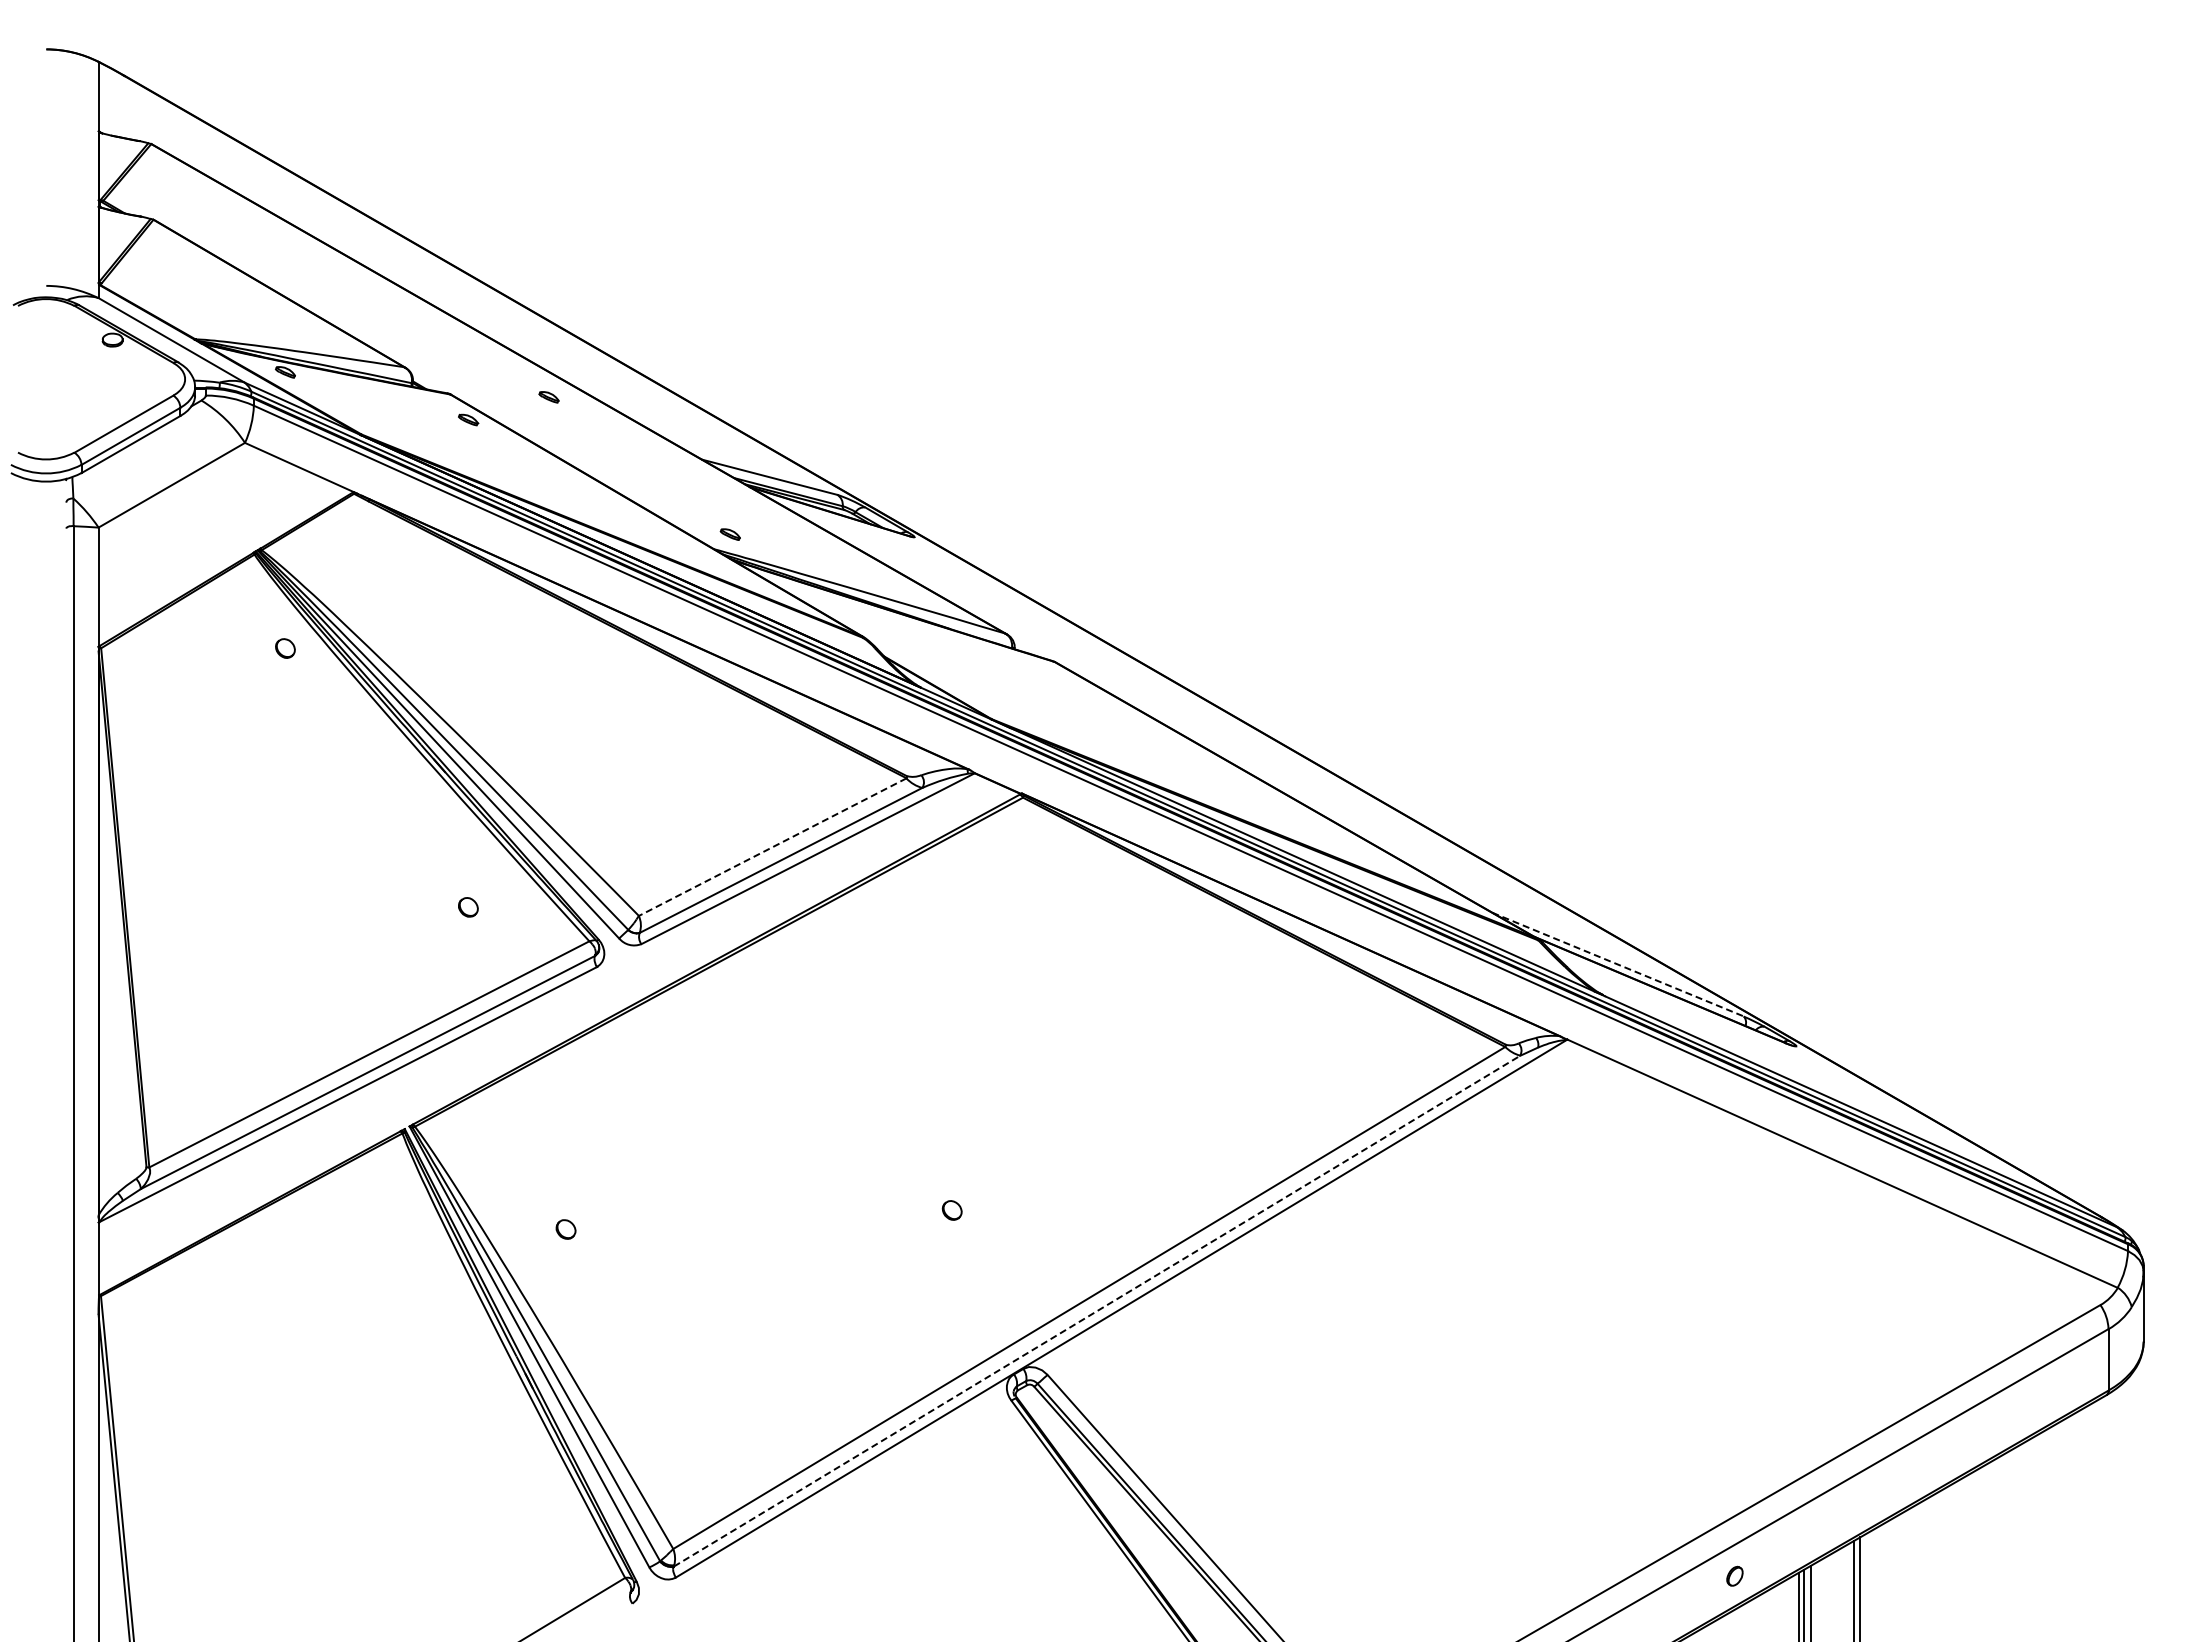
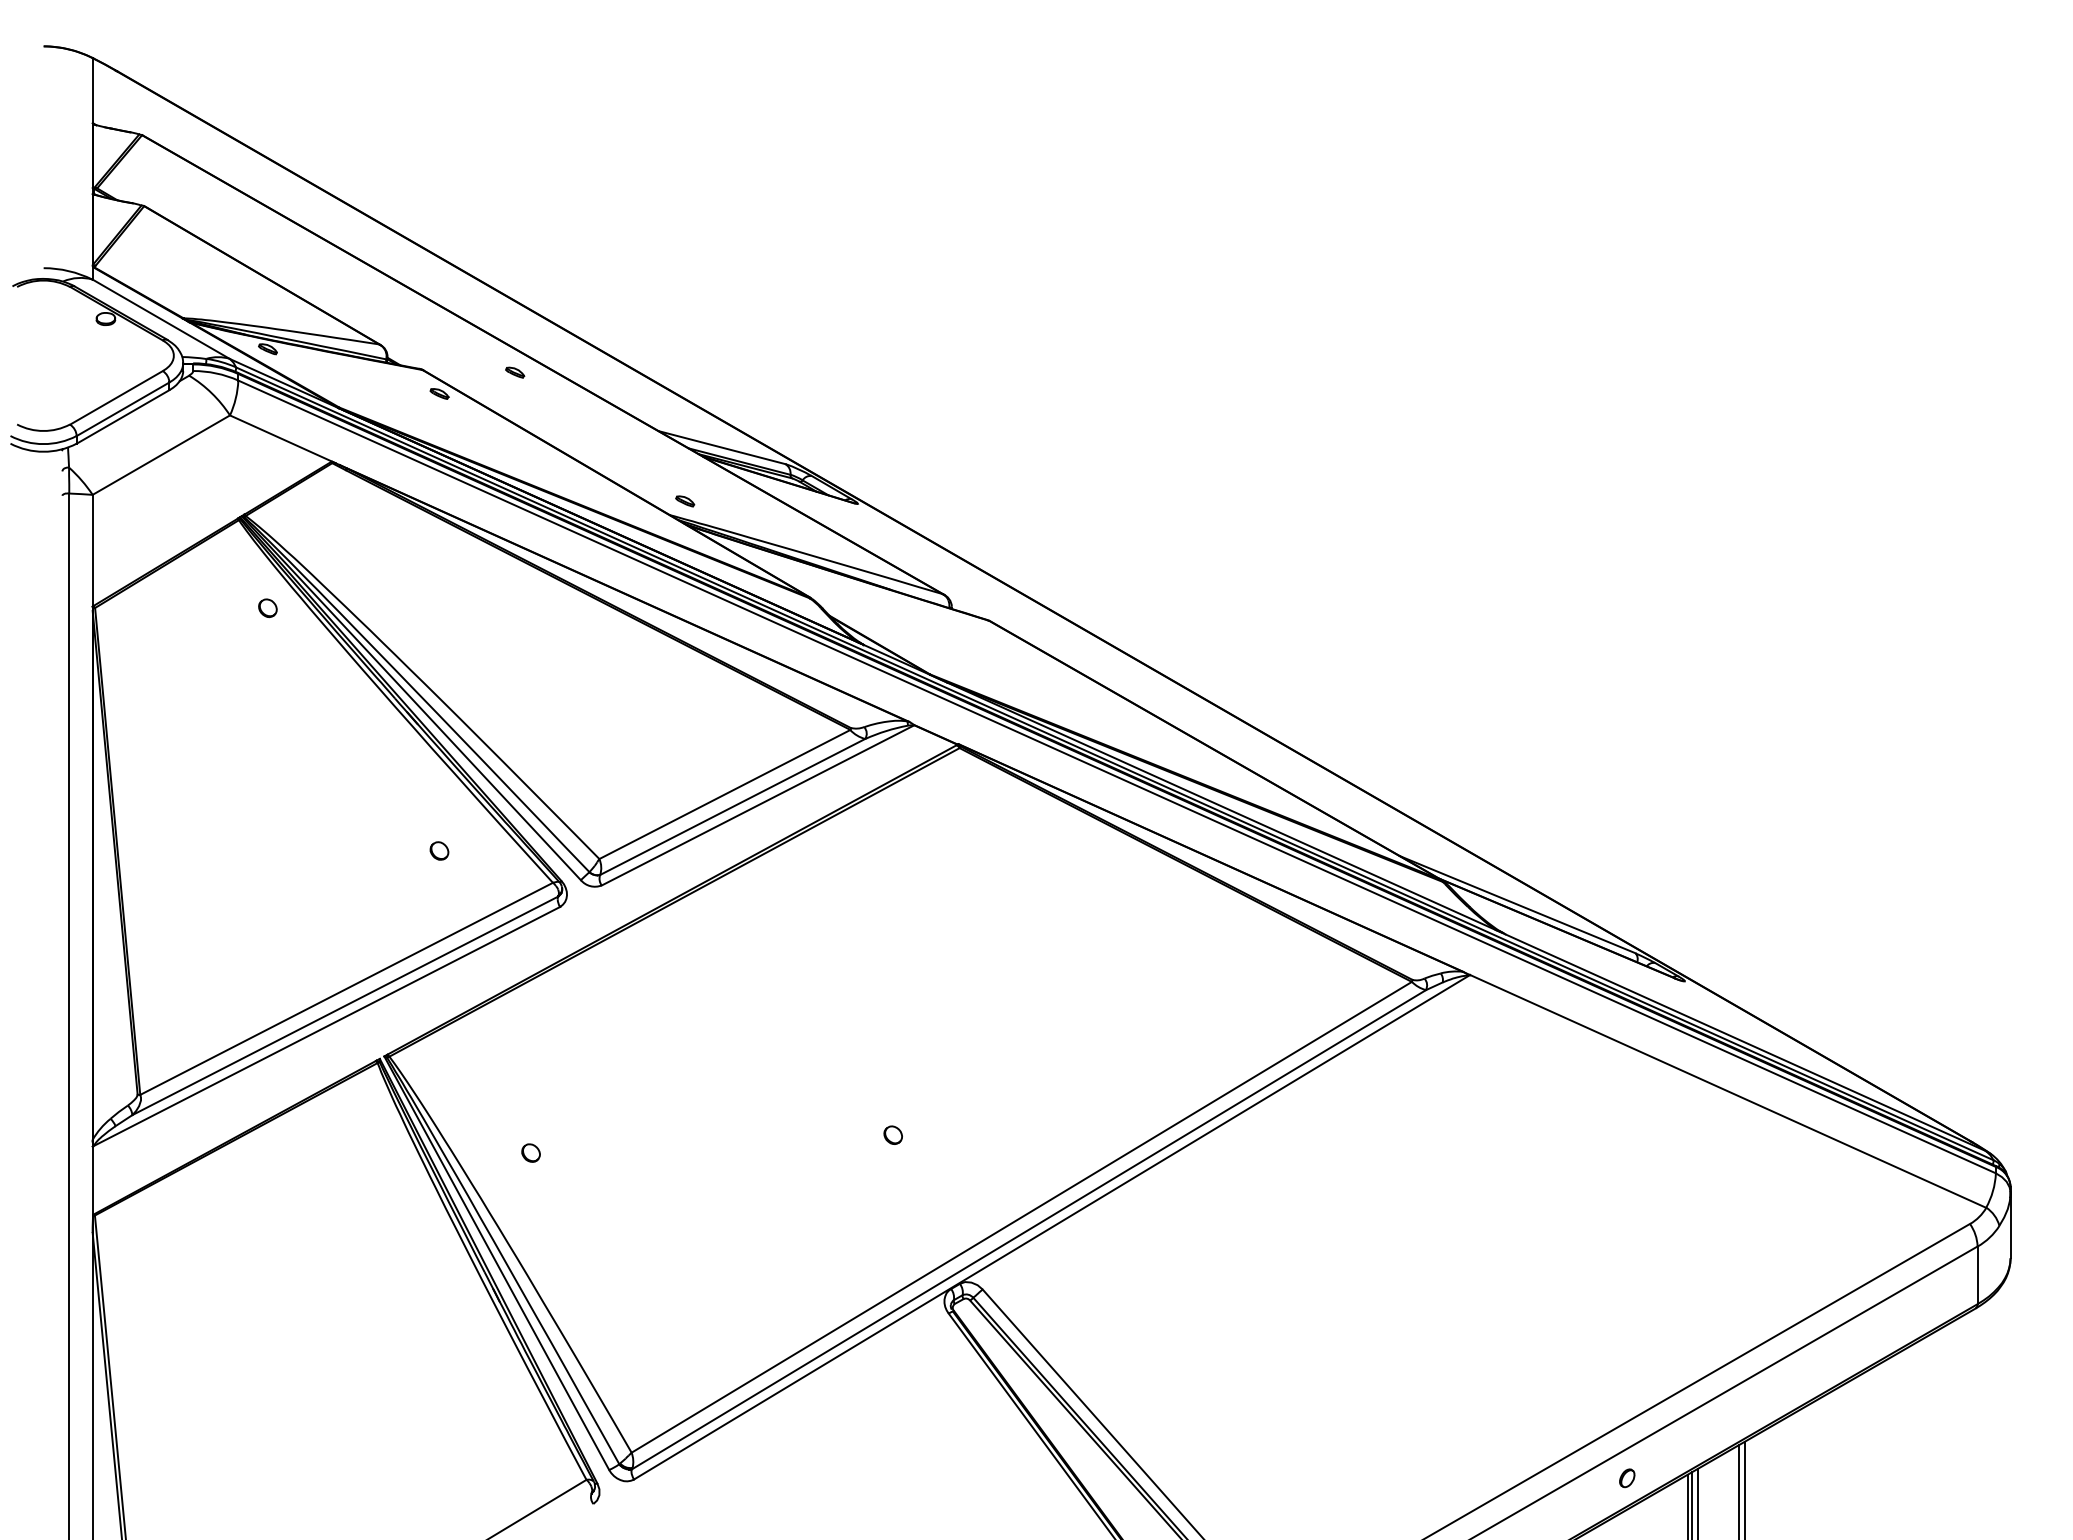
line: (772, 847) -> (724, 794), dashed -> solid
line: (1618, 964) -> (1518, 904), dashed -> solid
line: (1097, 1310) -> (1029, 1229), dashed -> solid

